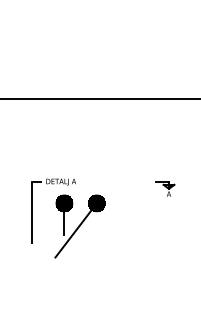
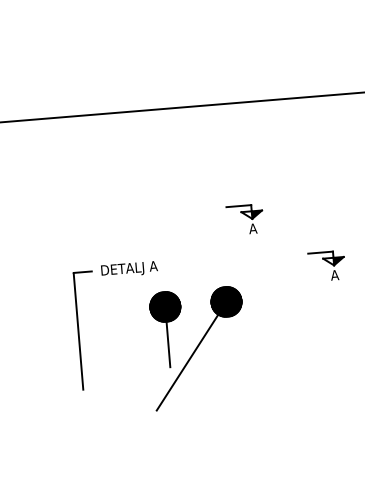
part: (124, 160) -> (245, 218), added
part: (79, 226) -> (197, 348), moved

